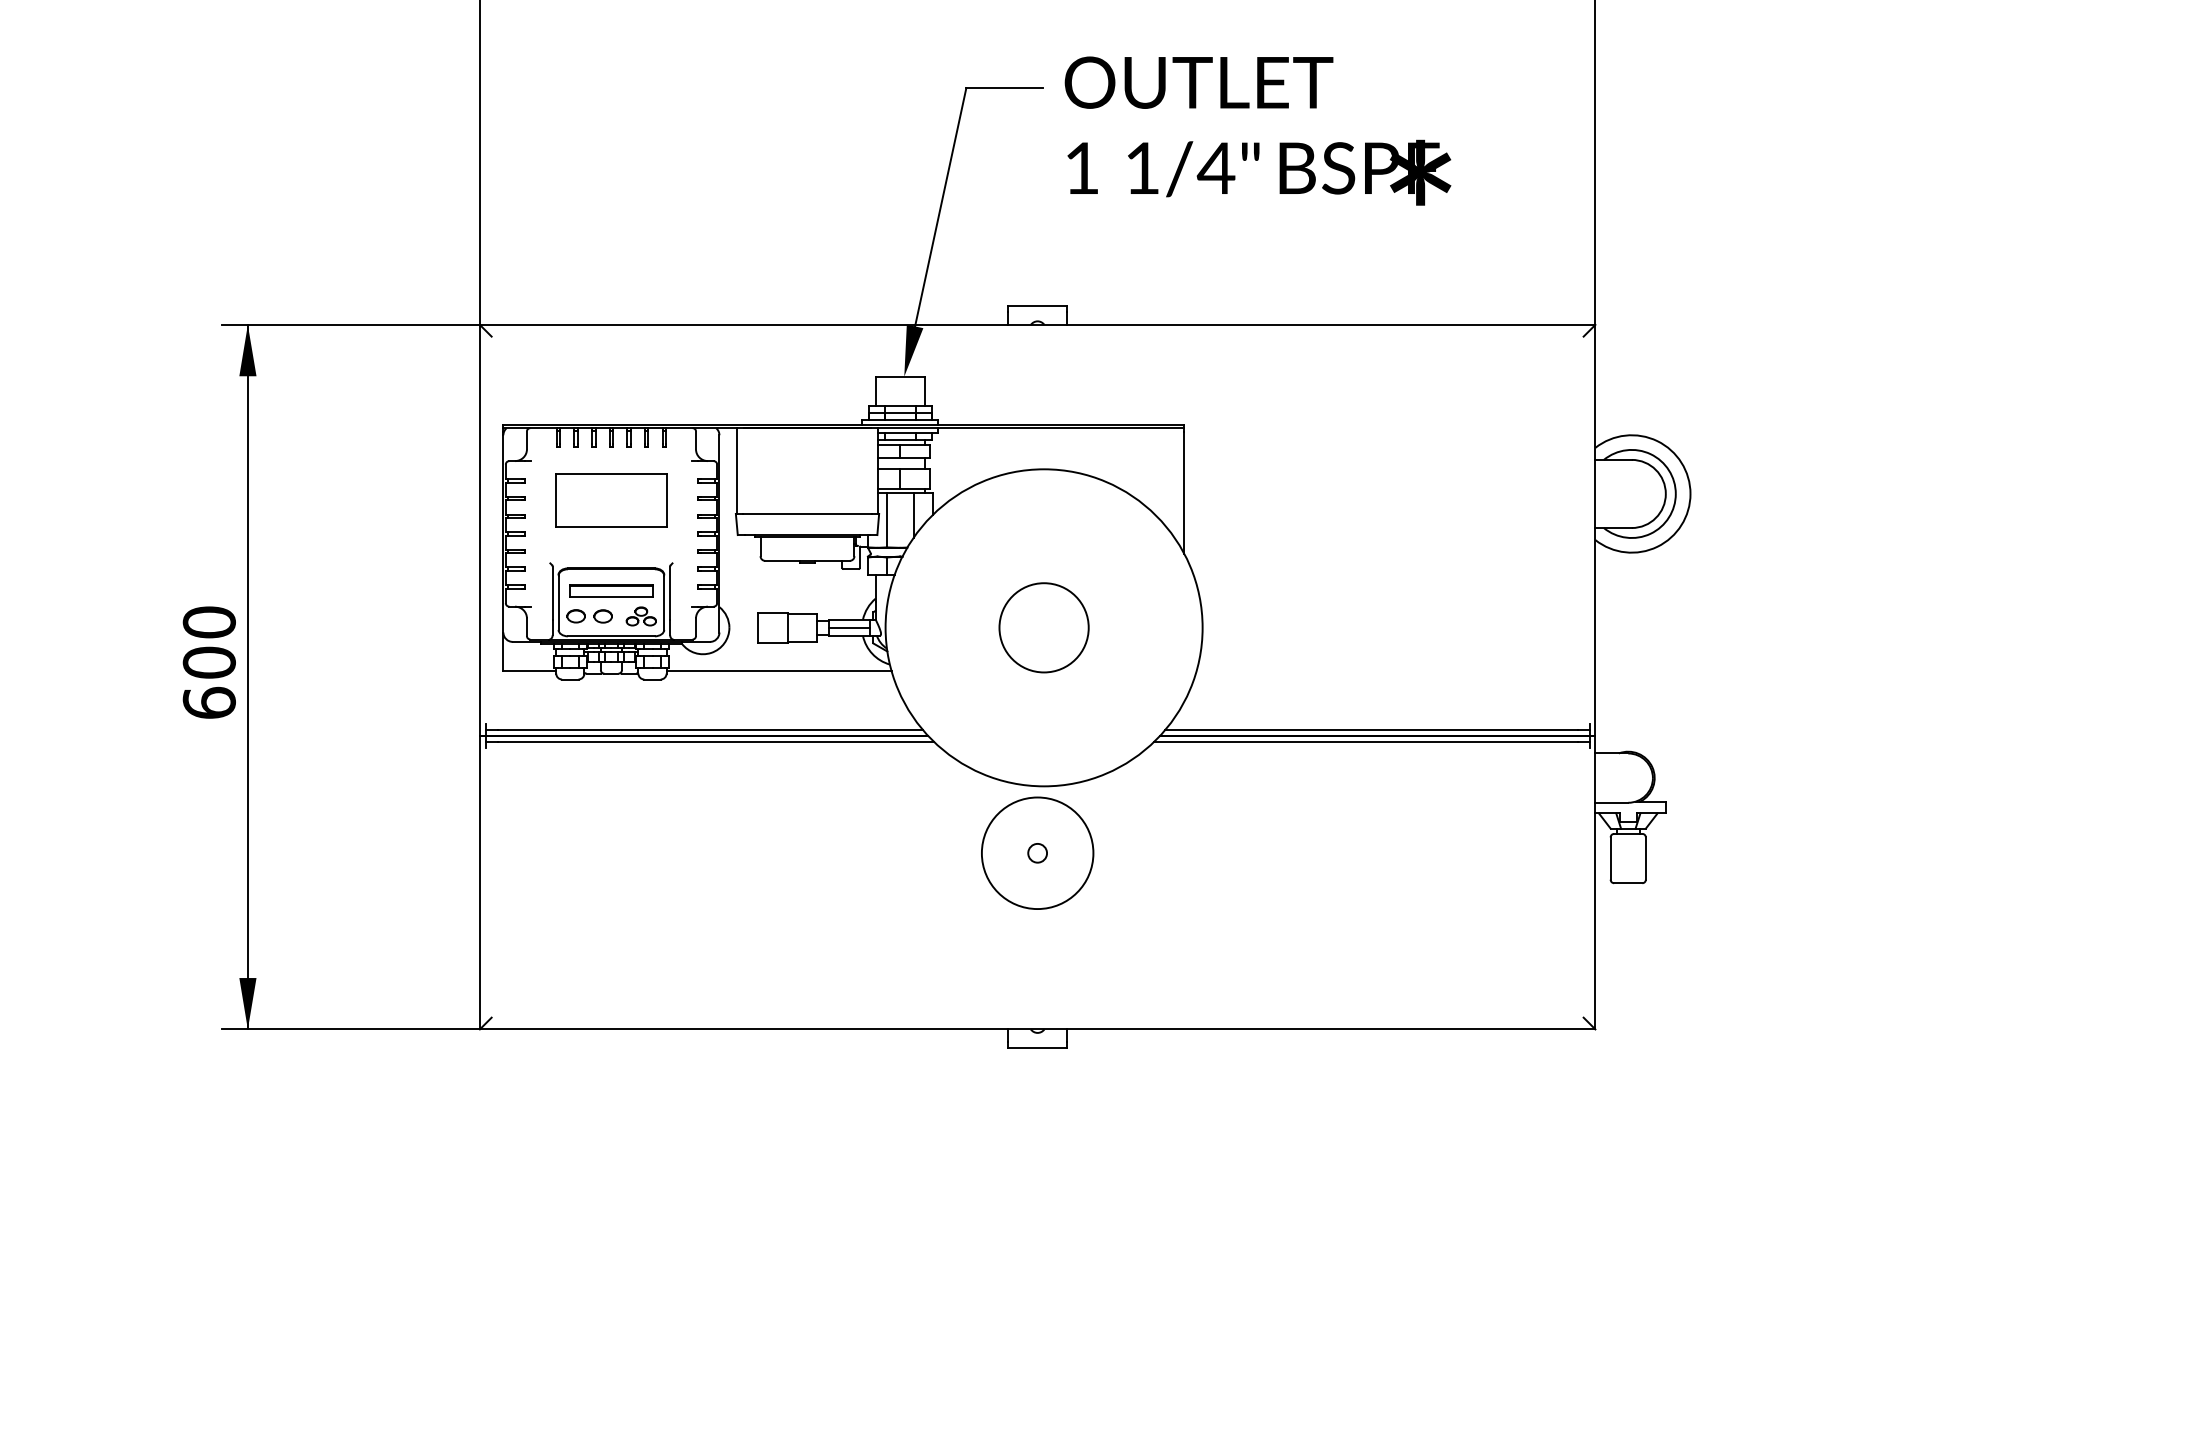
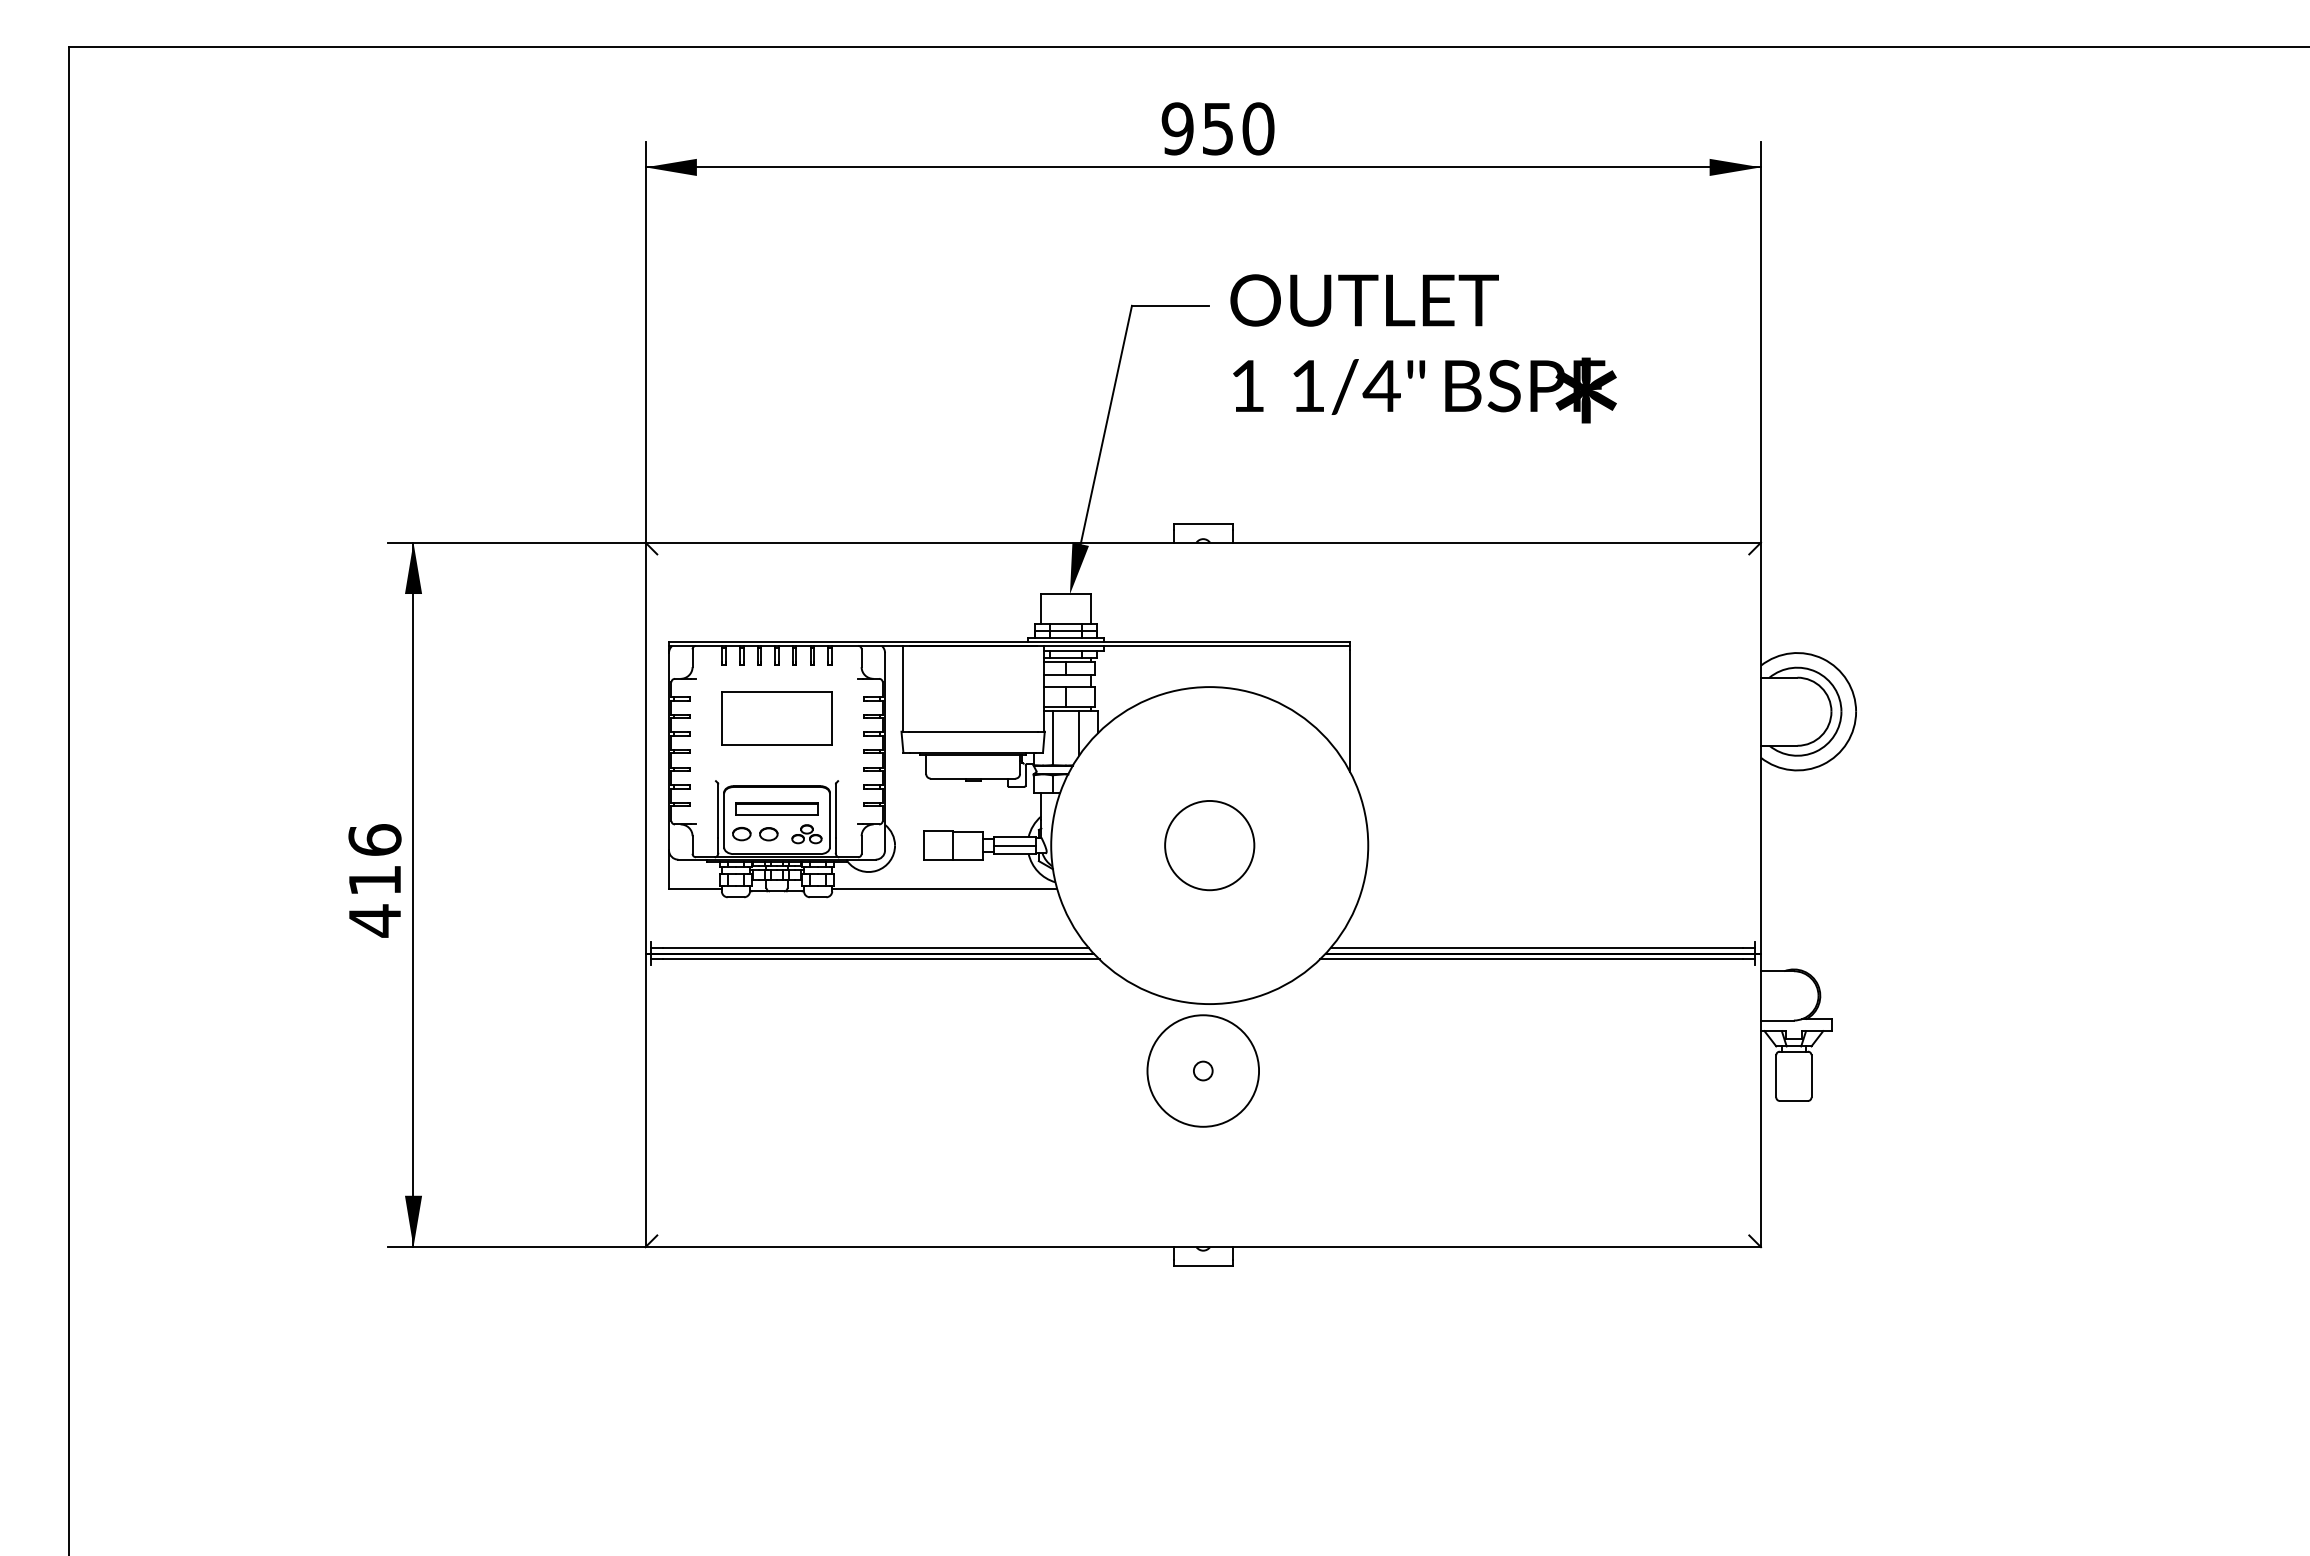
text: (208, 662) -> (374, 880), 600 -> 416

